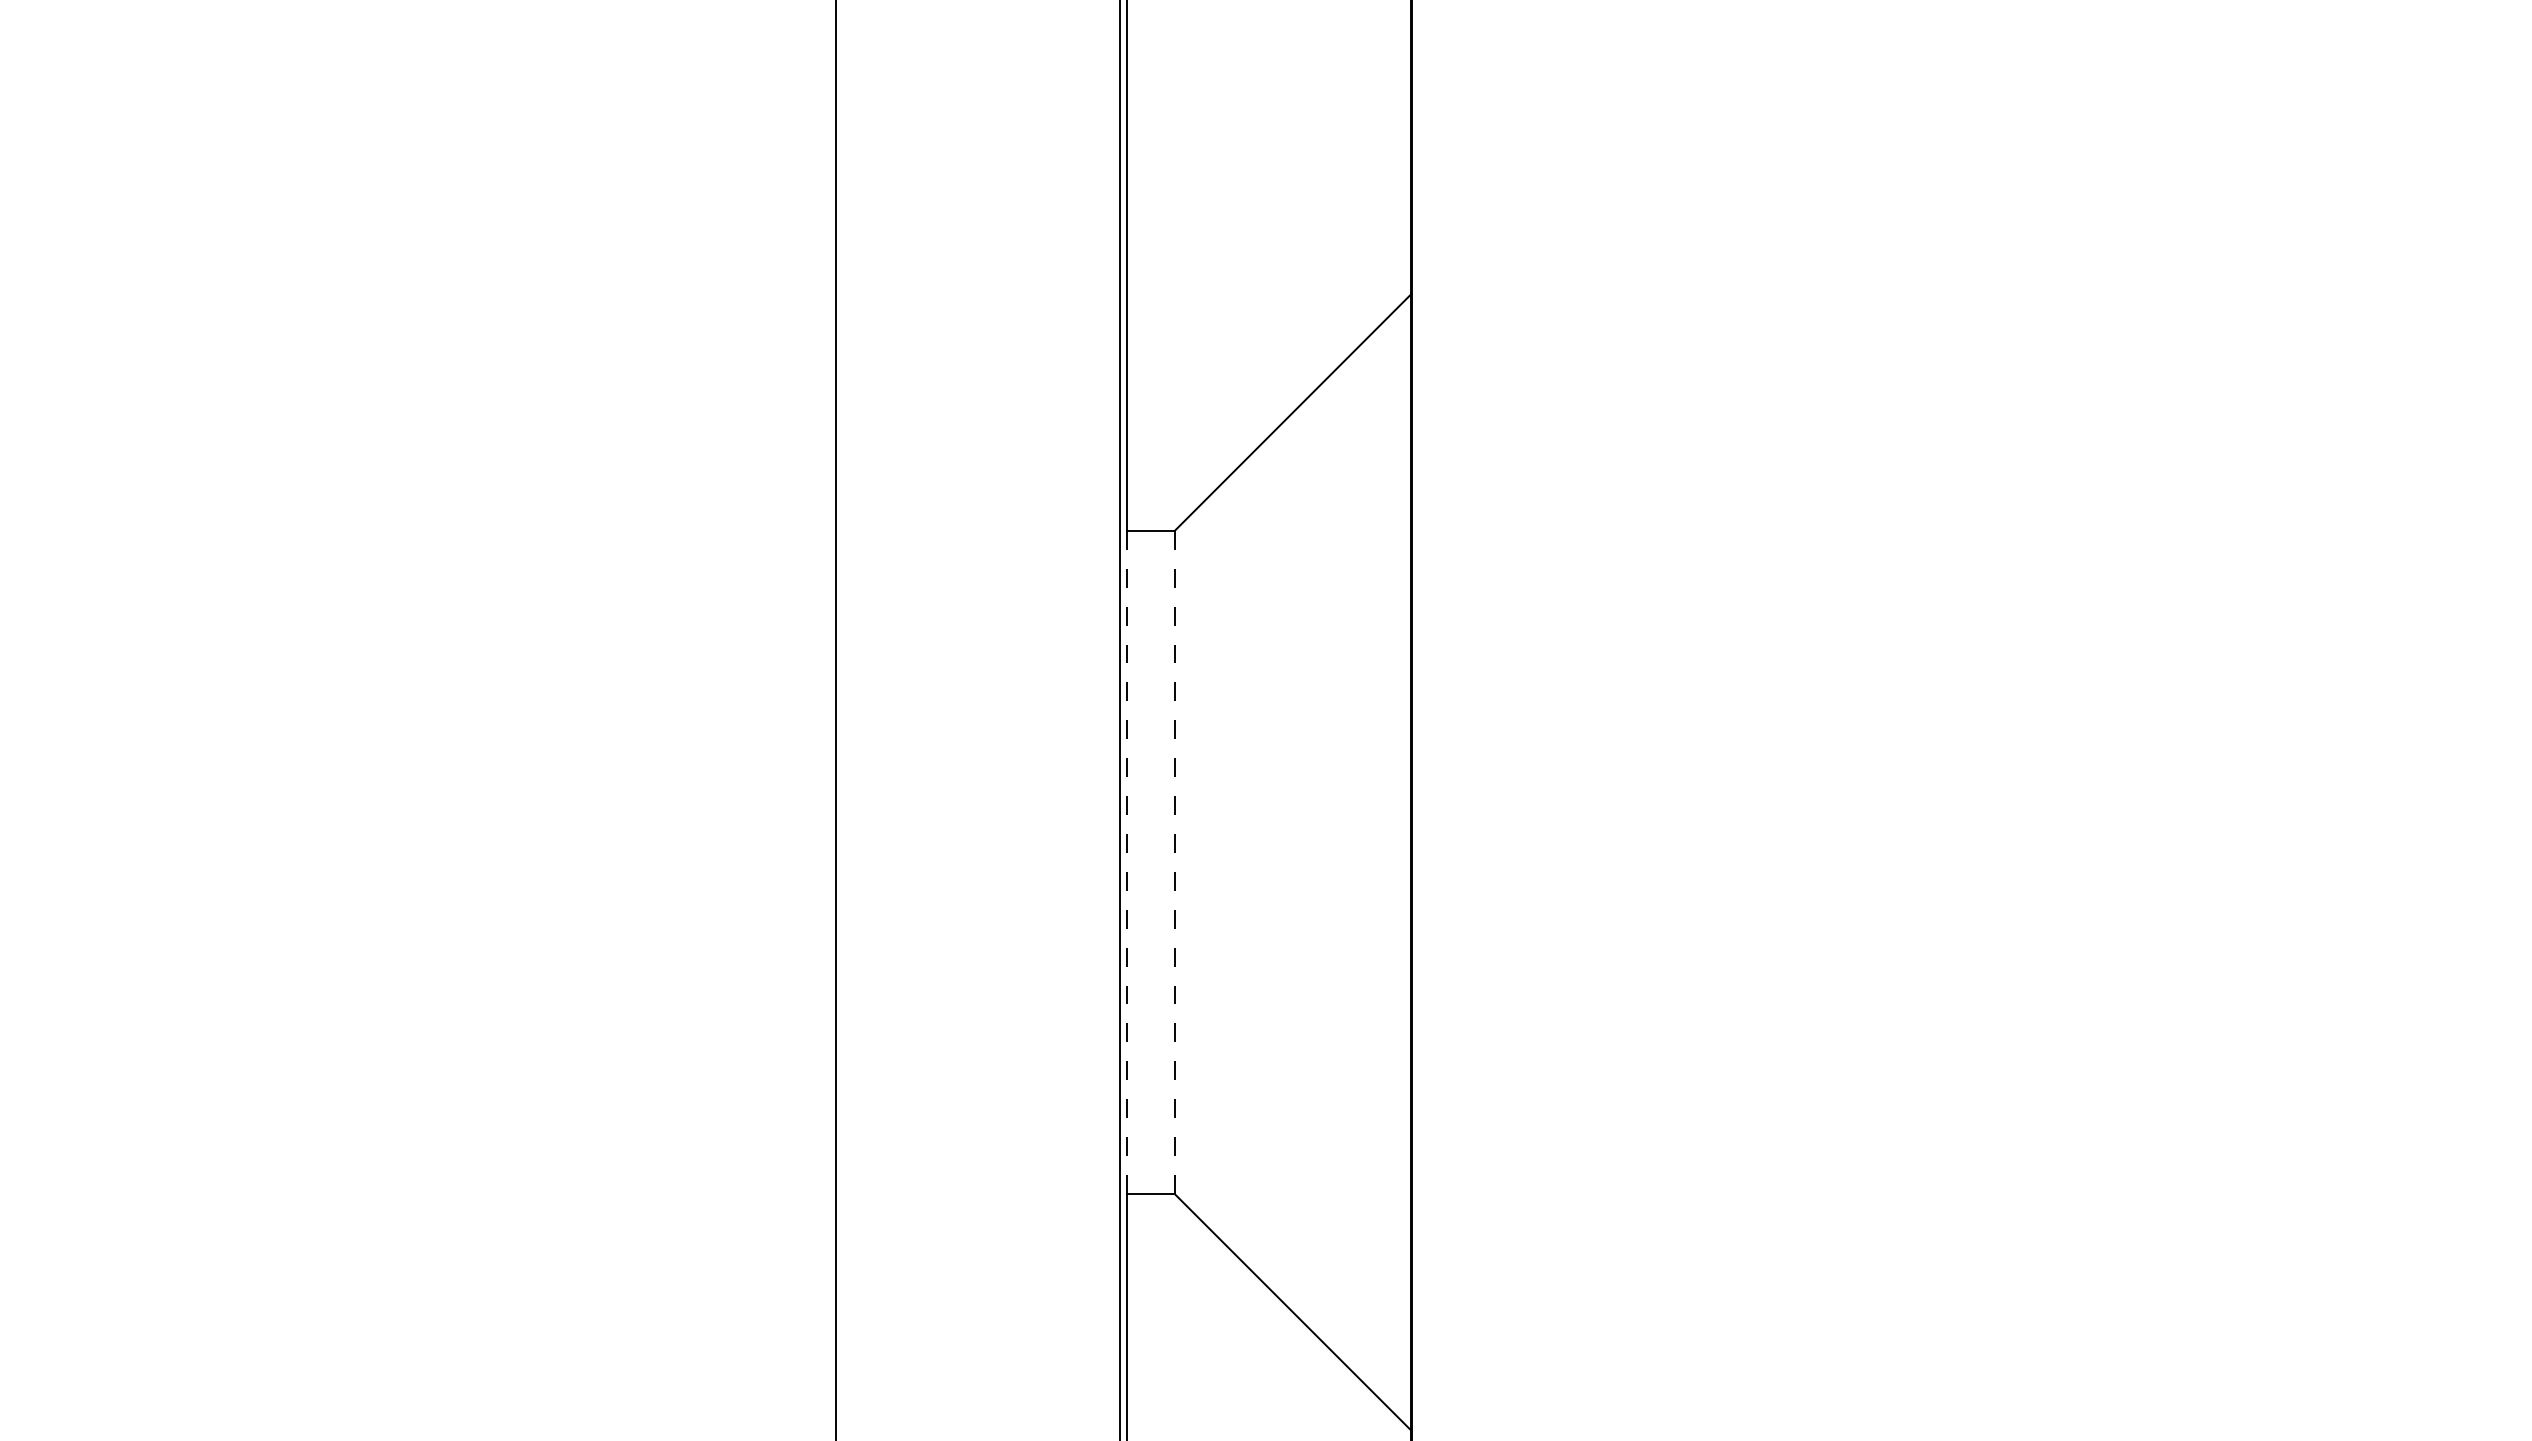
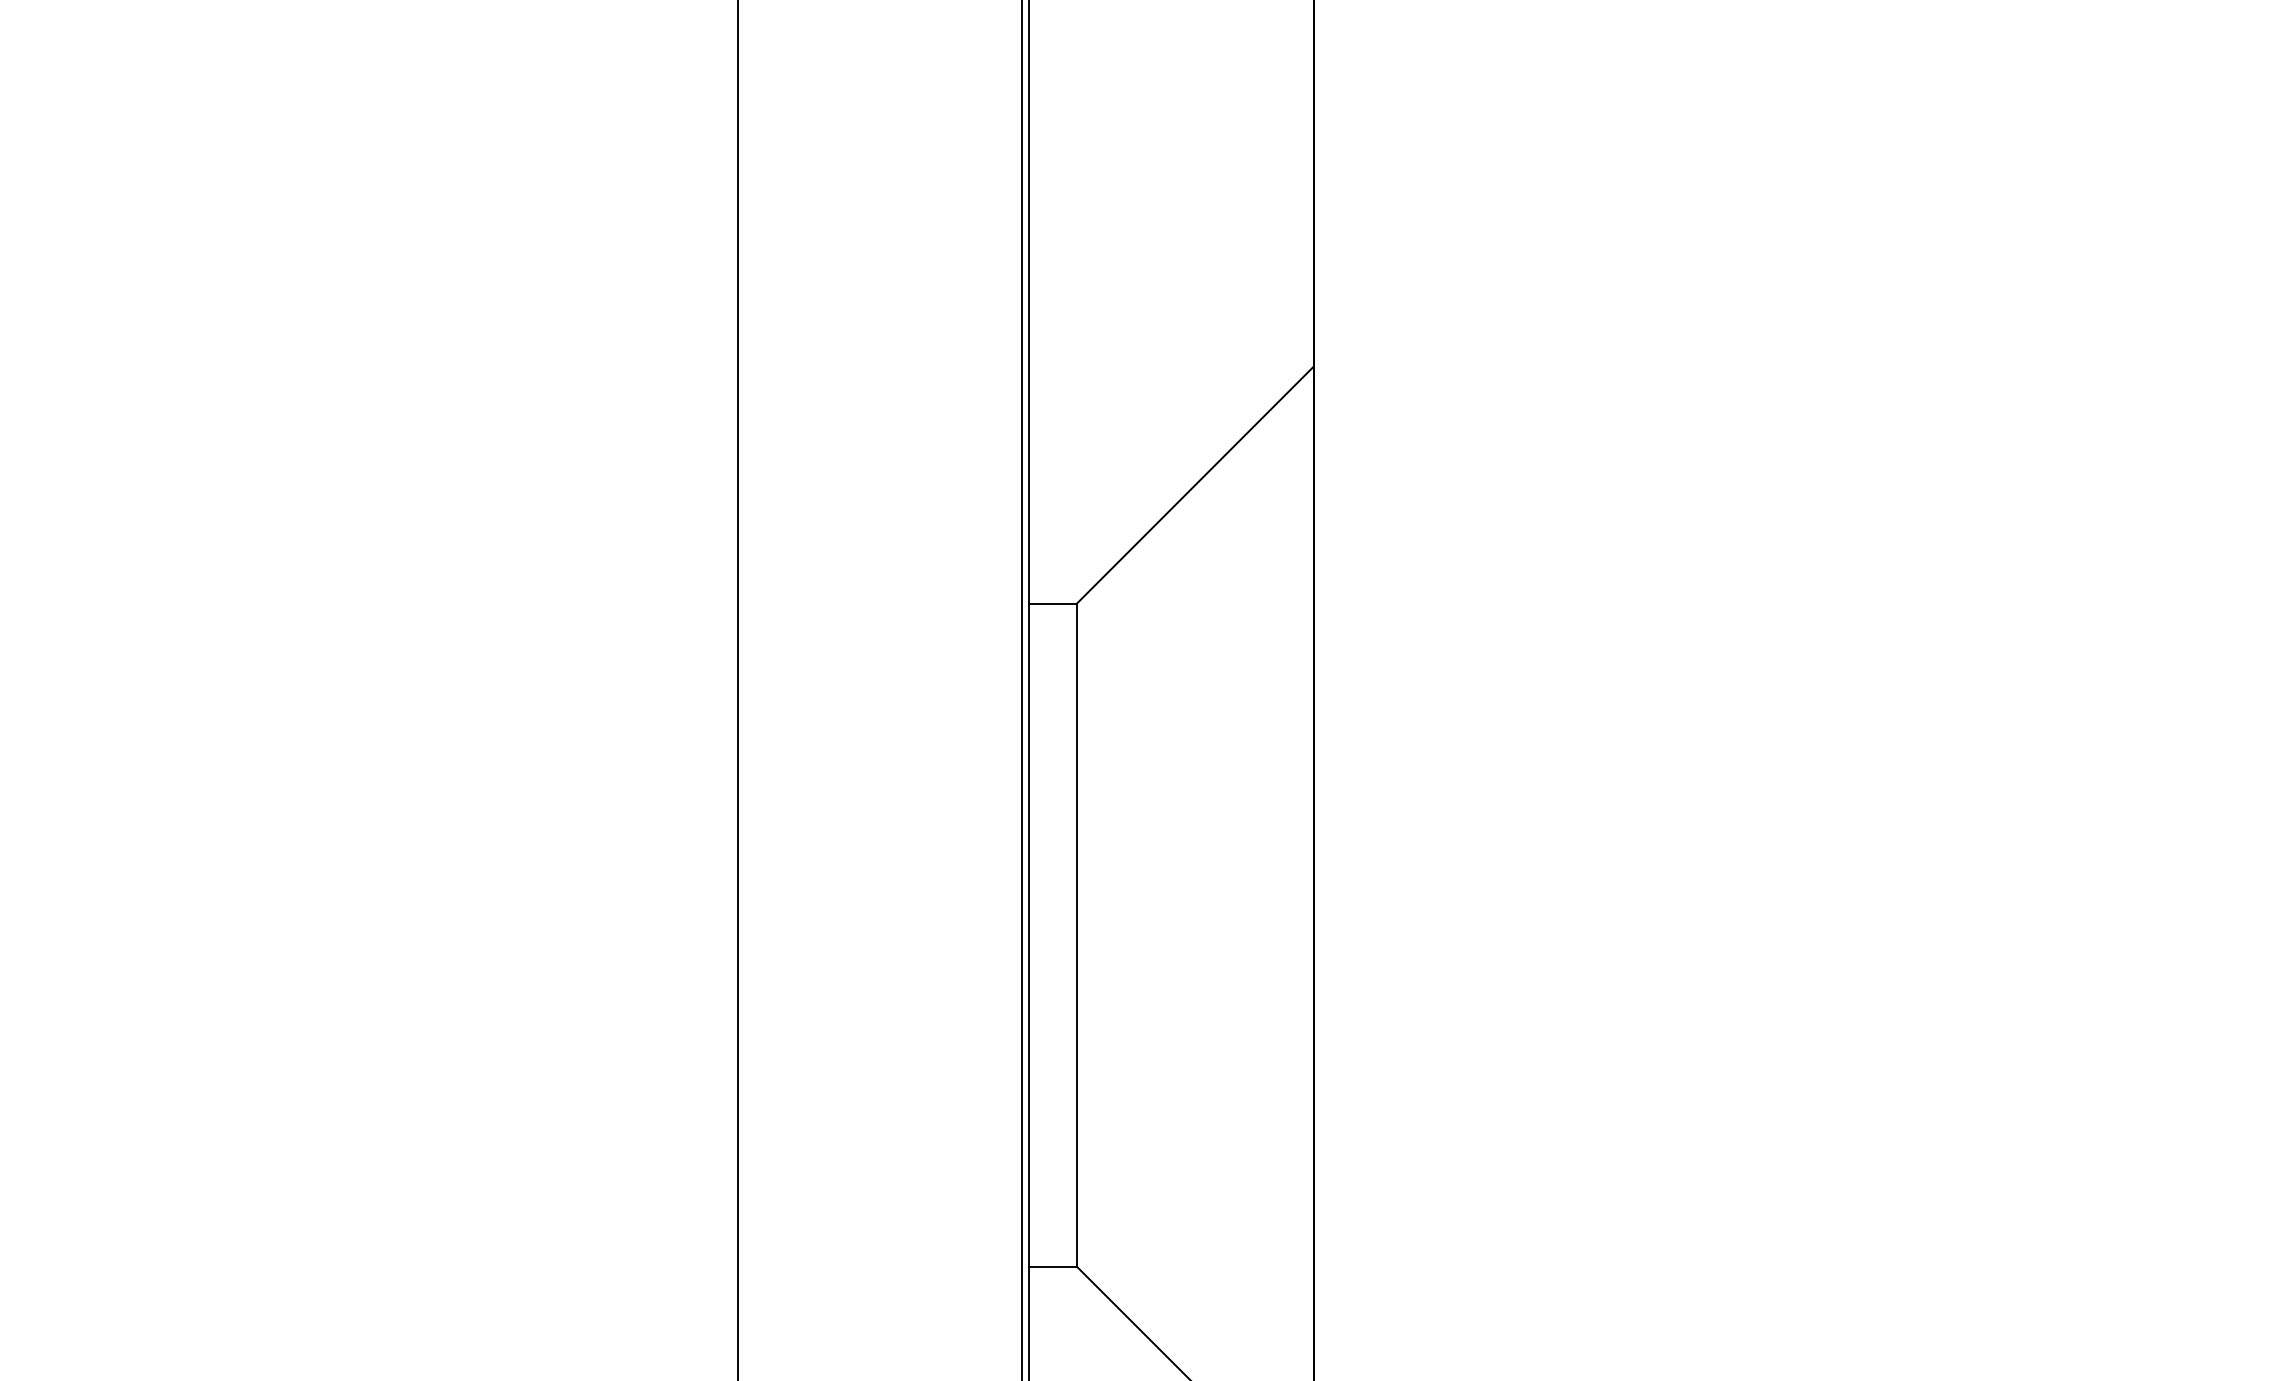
line: (1127, 861) -> (1029, 934), dashed -> solid
line: (1174, 861) -> (1076, 934), dashed -> solid

